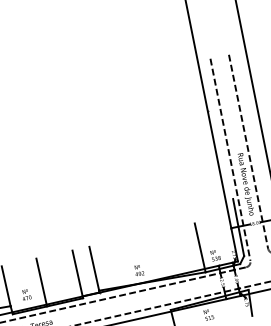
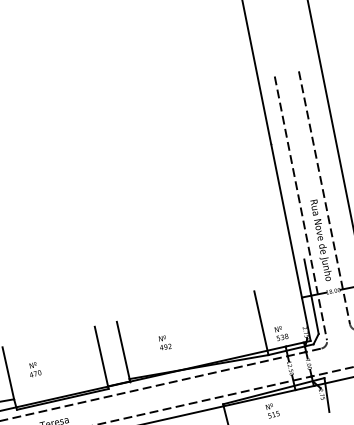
text: (138, 270) -> (164, 342), moved
line: (41, 282) -> (54, 368), removed
text: (27, 294) -> (35, 369), moved

